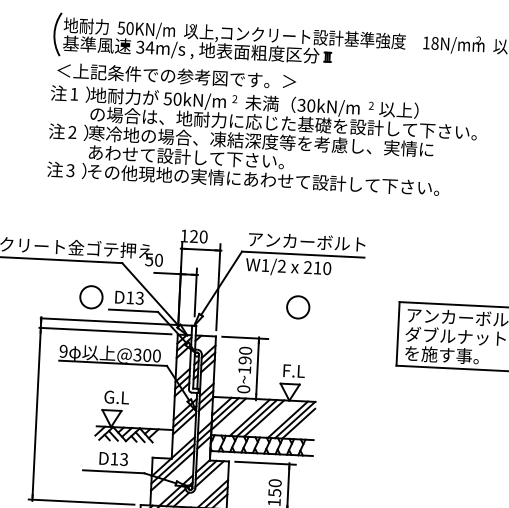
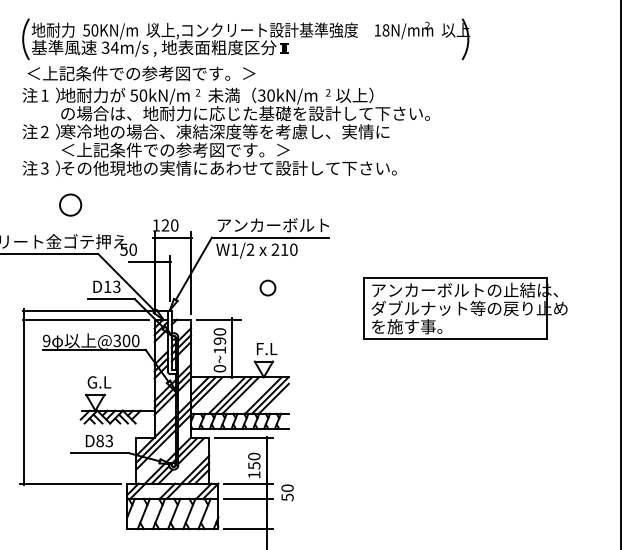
text: (208, 157) -> (175, 149), あわせて設計して下さい。 -> ＜上記条件での参考図です。＞
circle: (91, 296) -> (70, 204), moved
circle: (297, 306) -> (267, 287), size x0.7
text: (113, 458) -> (99, 440), D13 -> D83

